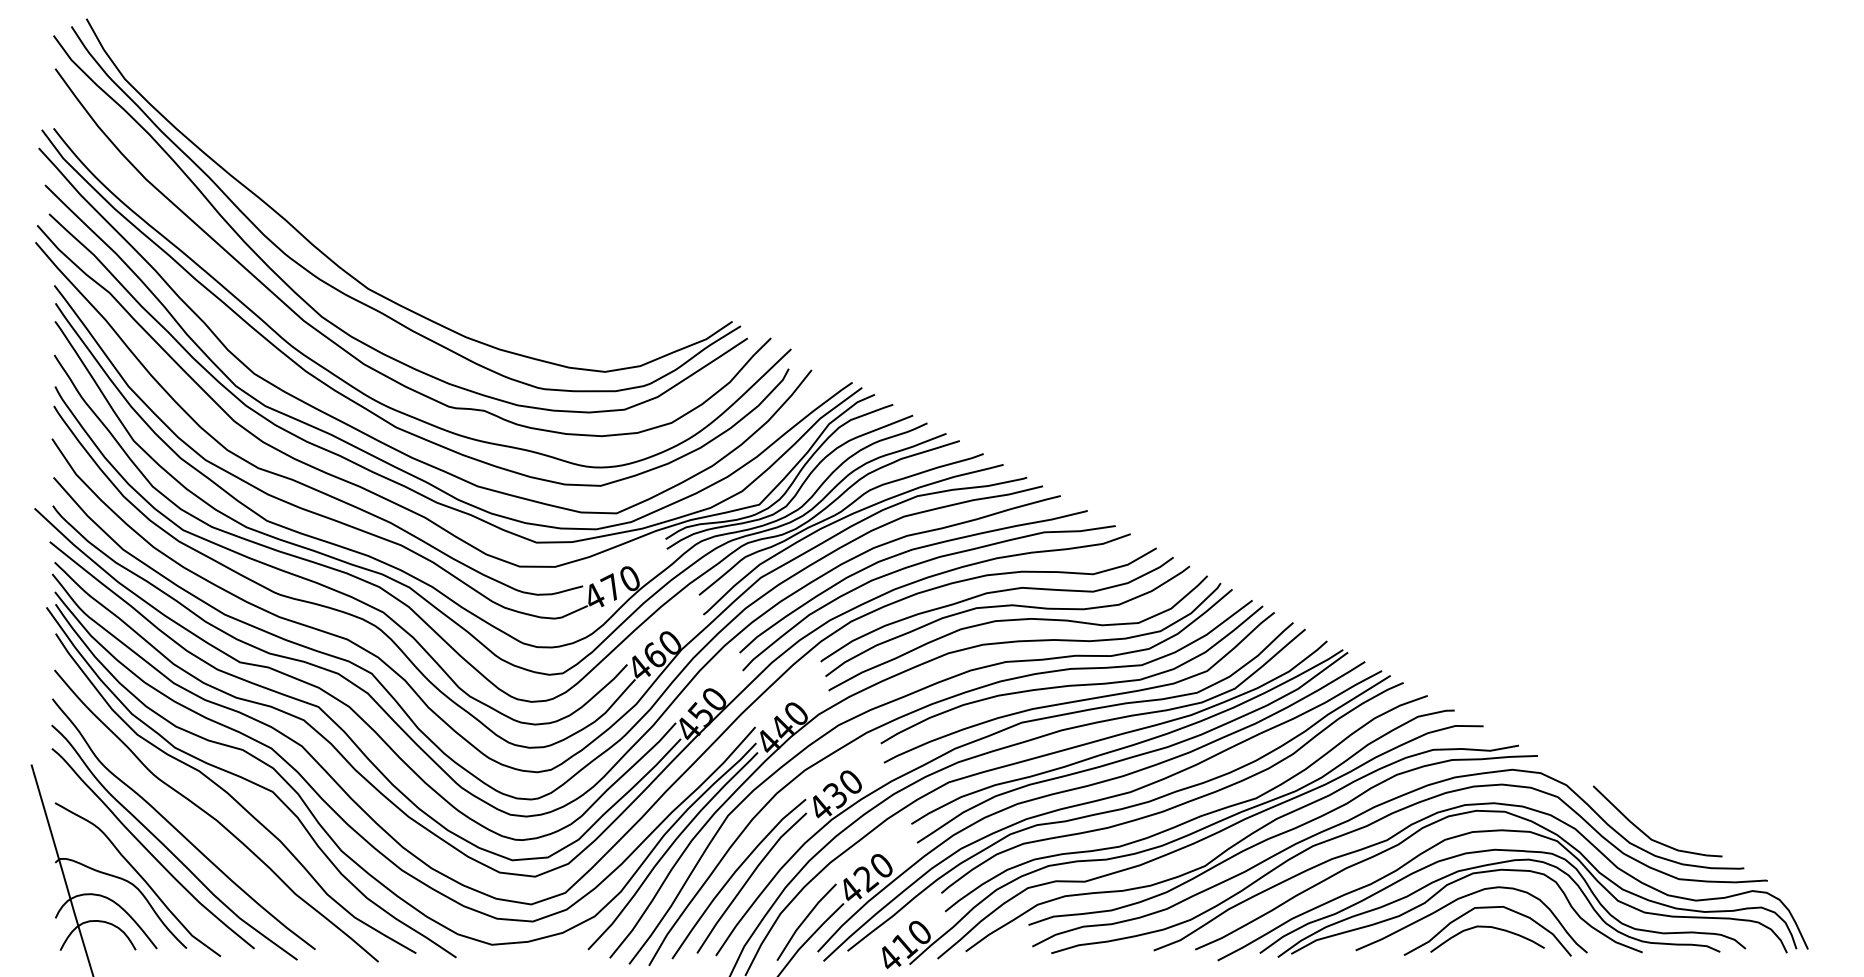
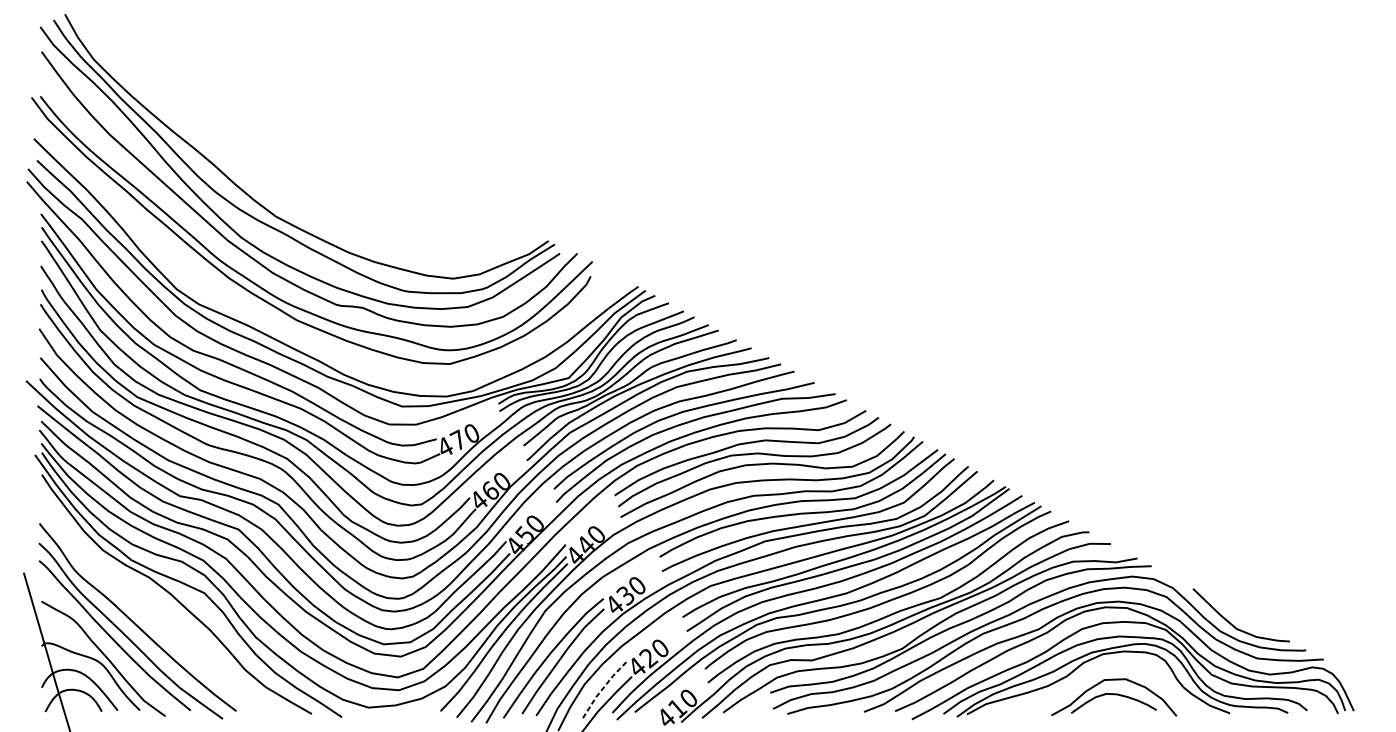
curve: (372, 436) -> (279, 327), removed
curve: (214, 817) -> (160, 612), removed
curve: (1465, 897) -> (1097, 672), removed
line: (804, 920) -> (602, 689), solid -> dashed

